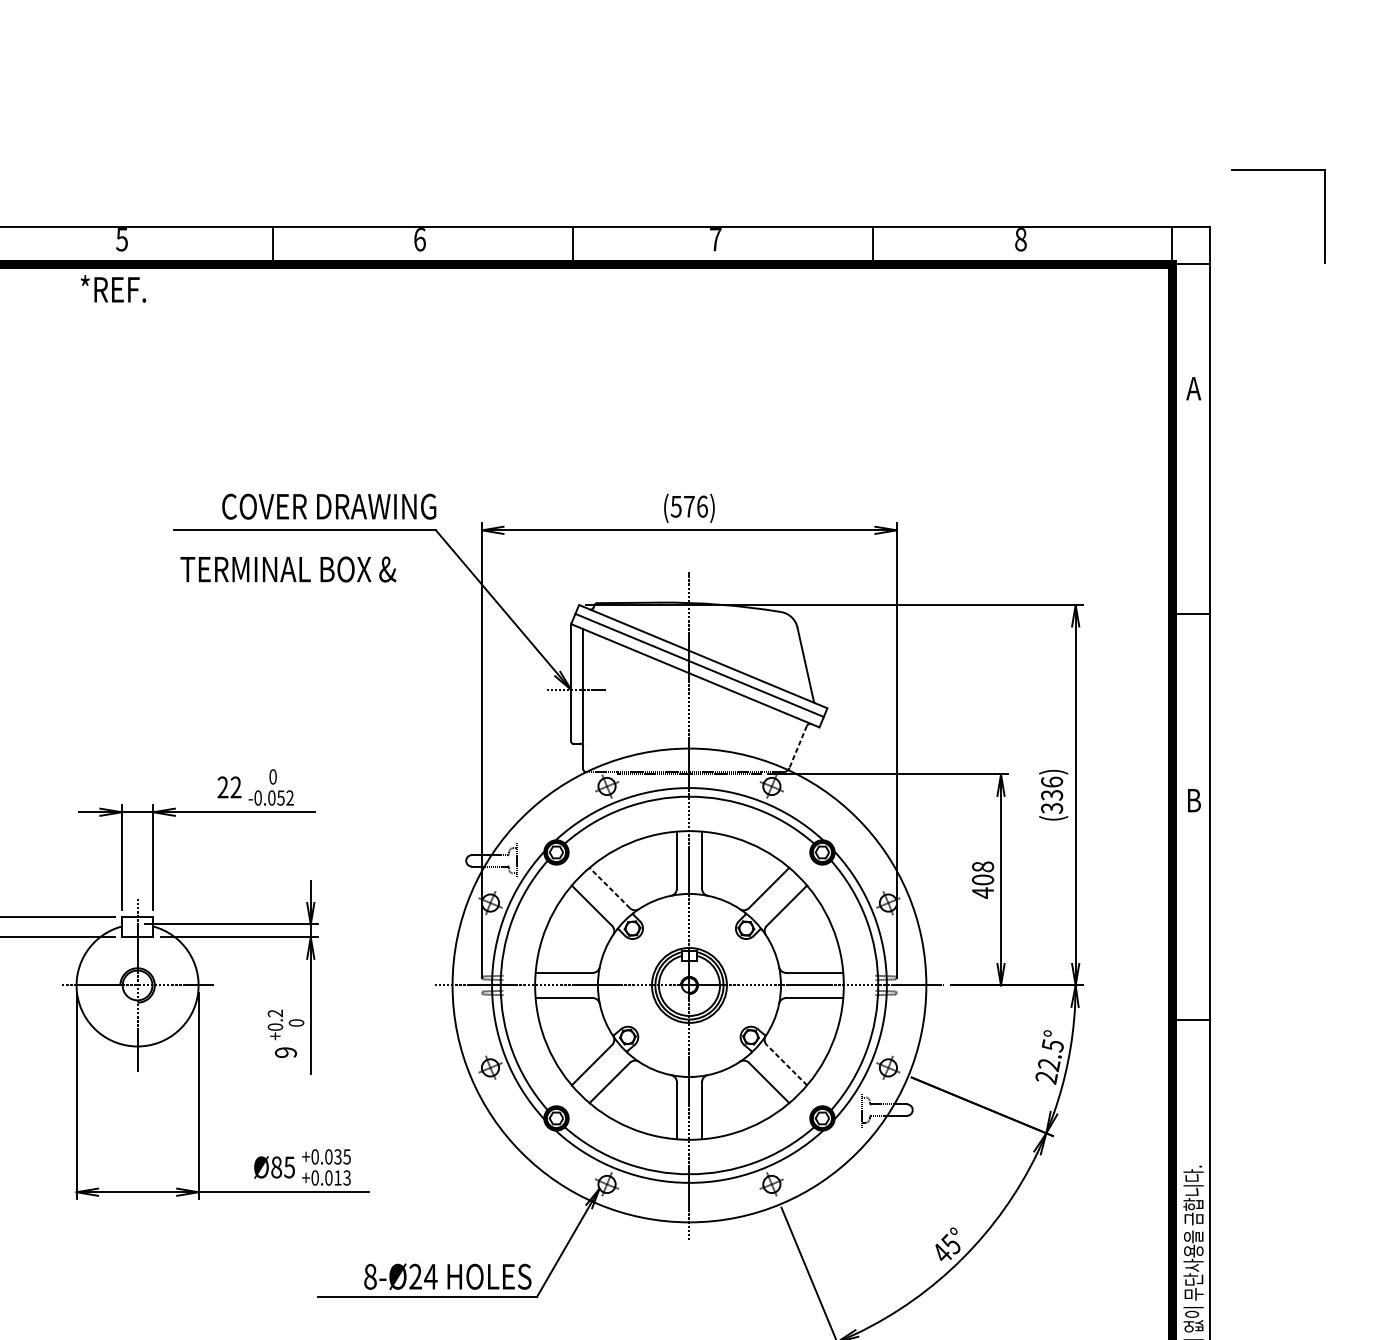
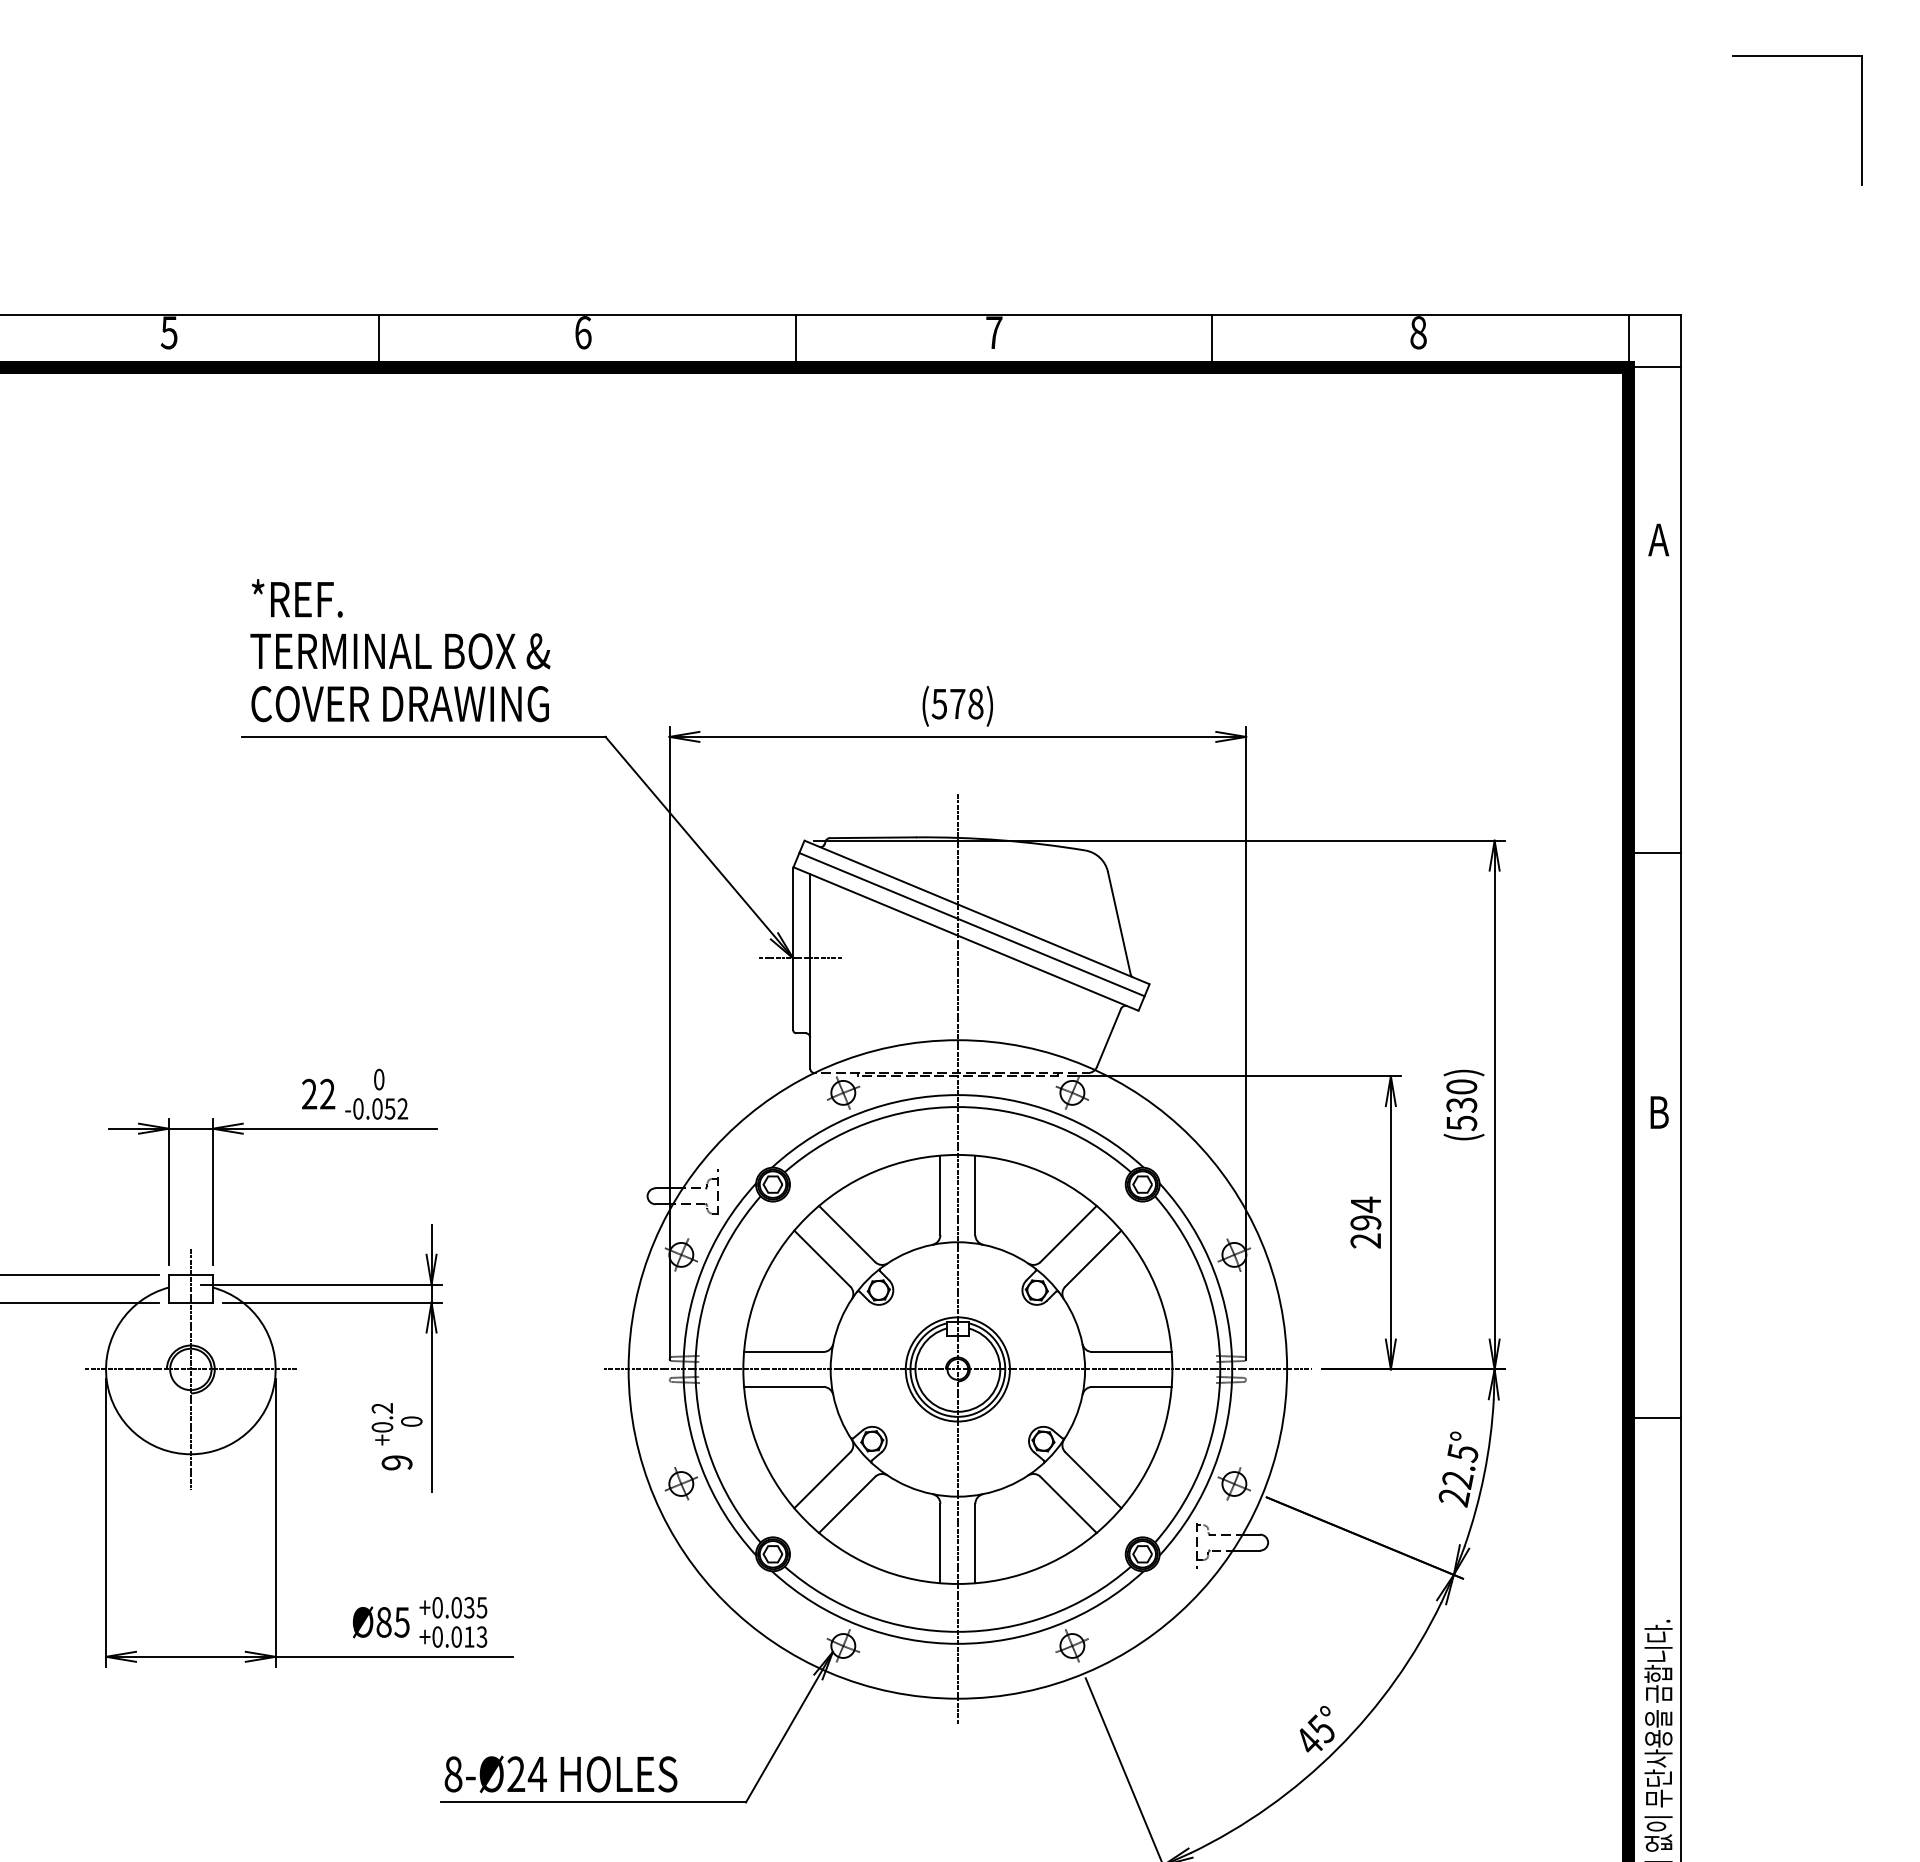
part: (1278, 170) -> (1797, 56), moved
text: (112, 289) -> (296, 598), moved
text: (702, 506) -> (975, 703), (576) -> (578)
text: (328, 507) -> (399, 704), moved
text: (288, 569) -> (400, 651), moved
line: (797, 747) -> (1108, 1038), dashed -> solid
text: (1051, 794) -> (1461, 1104), (336) -> (530)
text: (982, 879) -> (1365, 1222), 408 -> 294
line: (610, 888) -> (847, 1234), dashed -> solid
line: (787, 1065) -> (1093, 1480), dashed -> solid
text: (447, 1276) -> (560, 1774), moved

